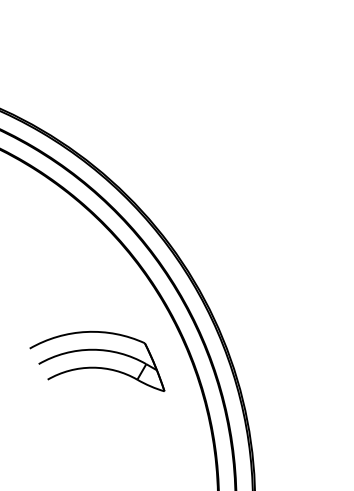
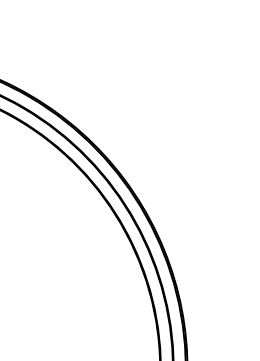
part: (96, 366) -> (70, 269), removed

